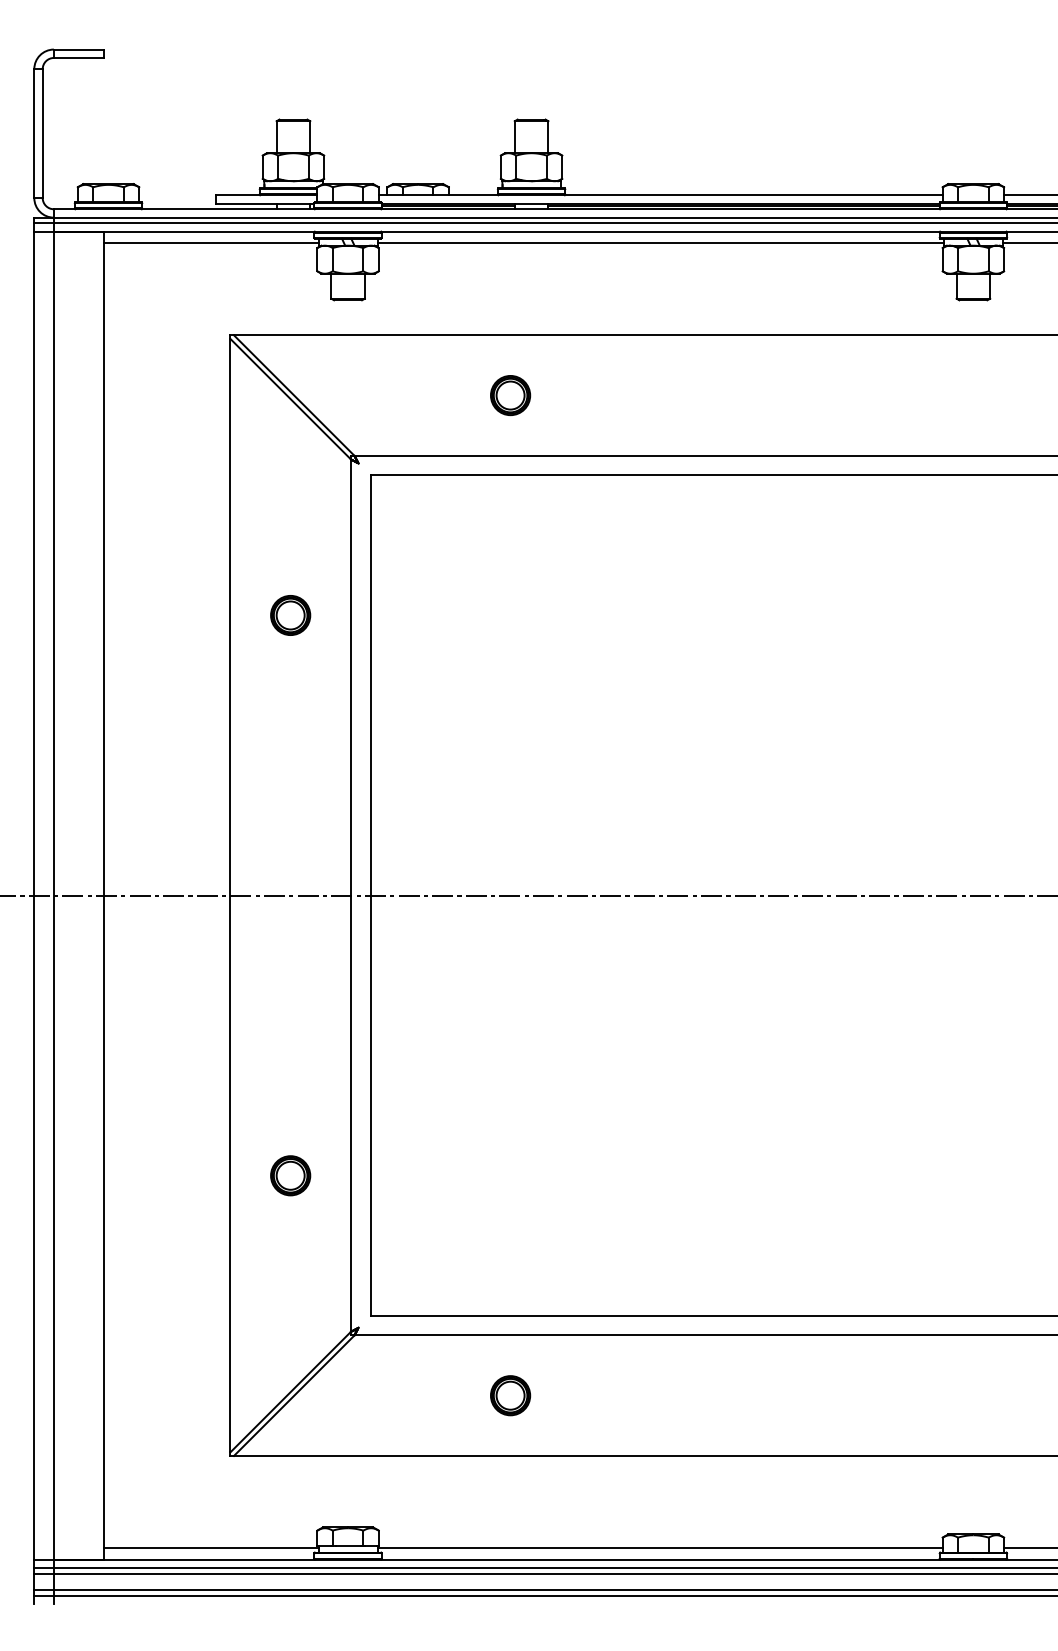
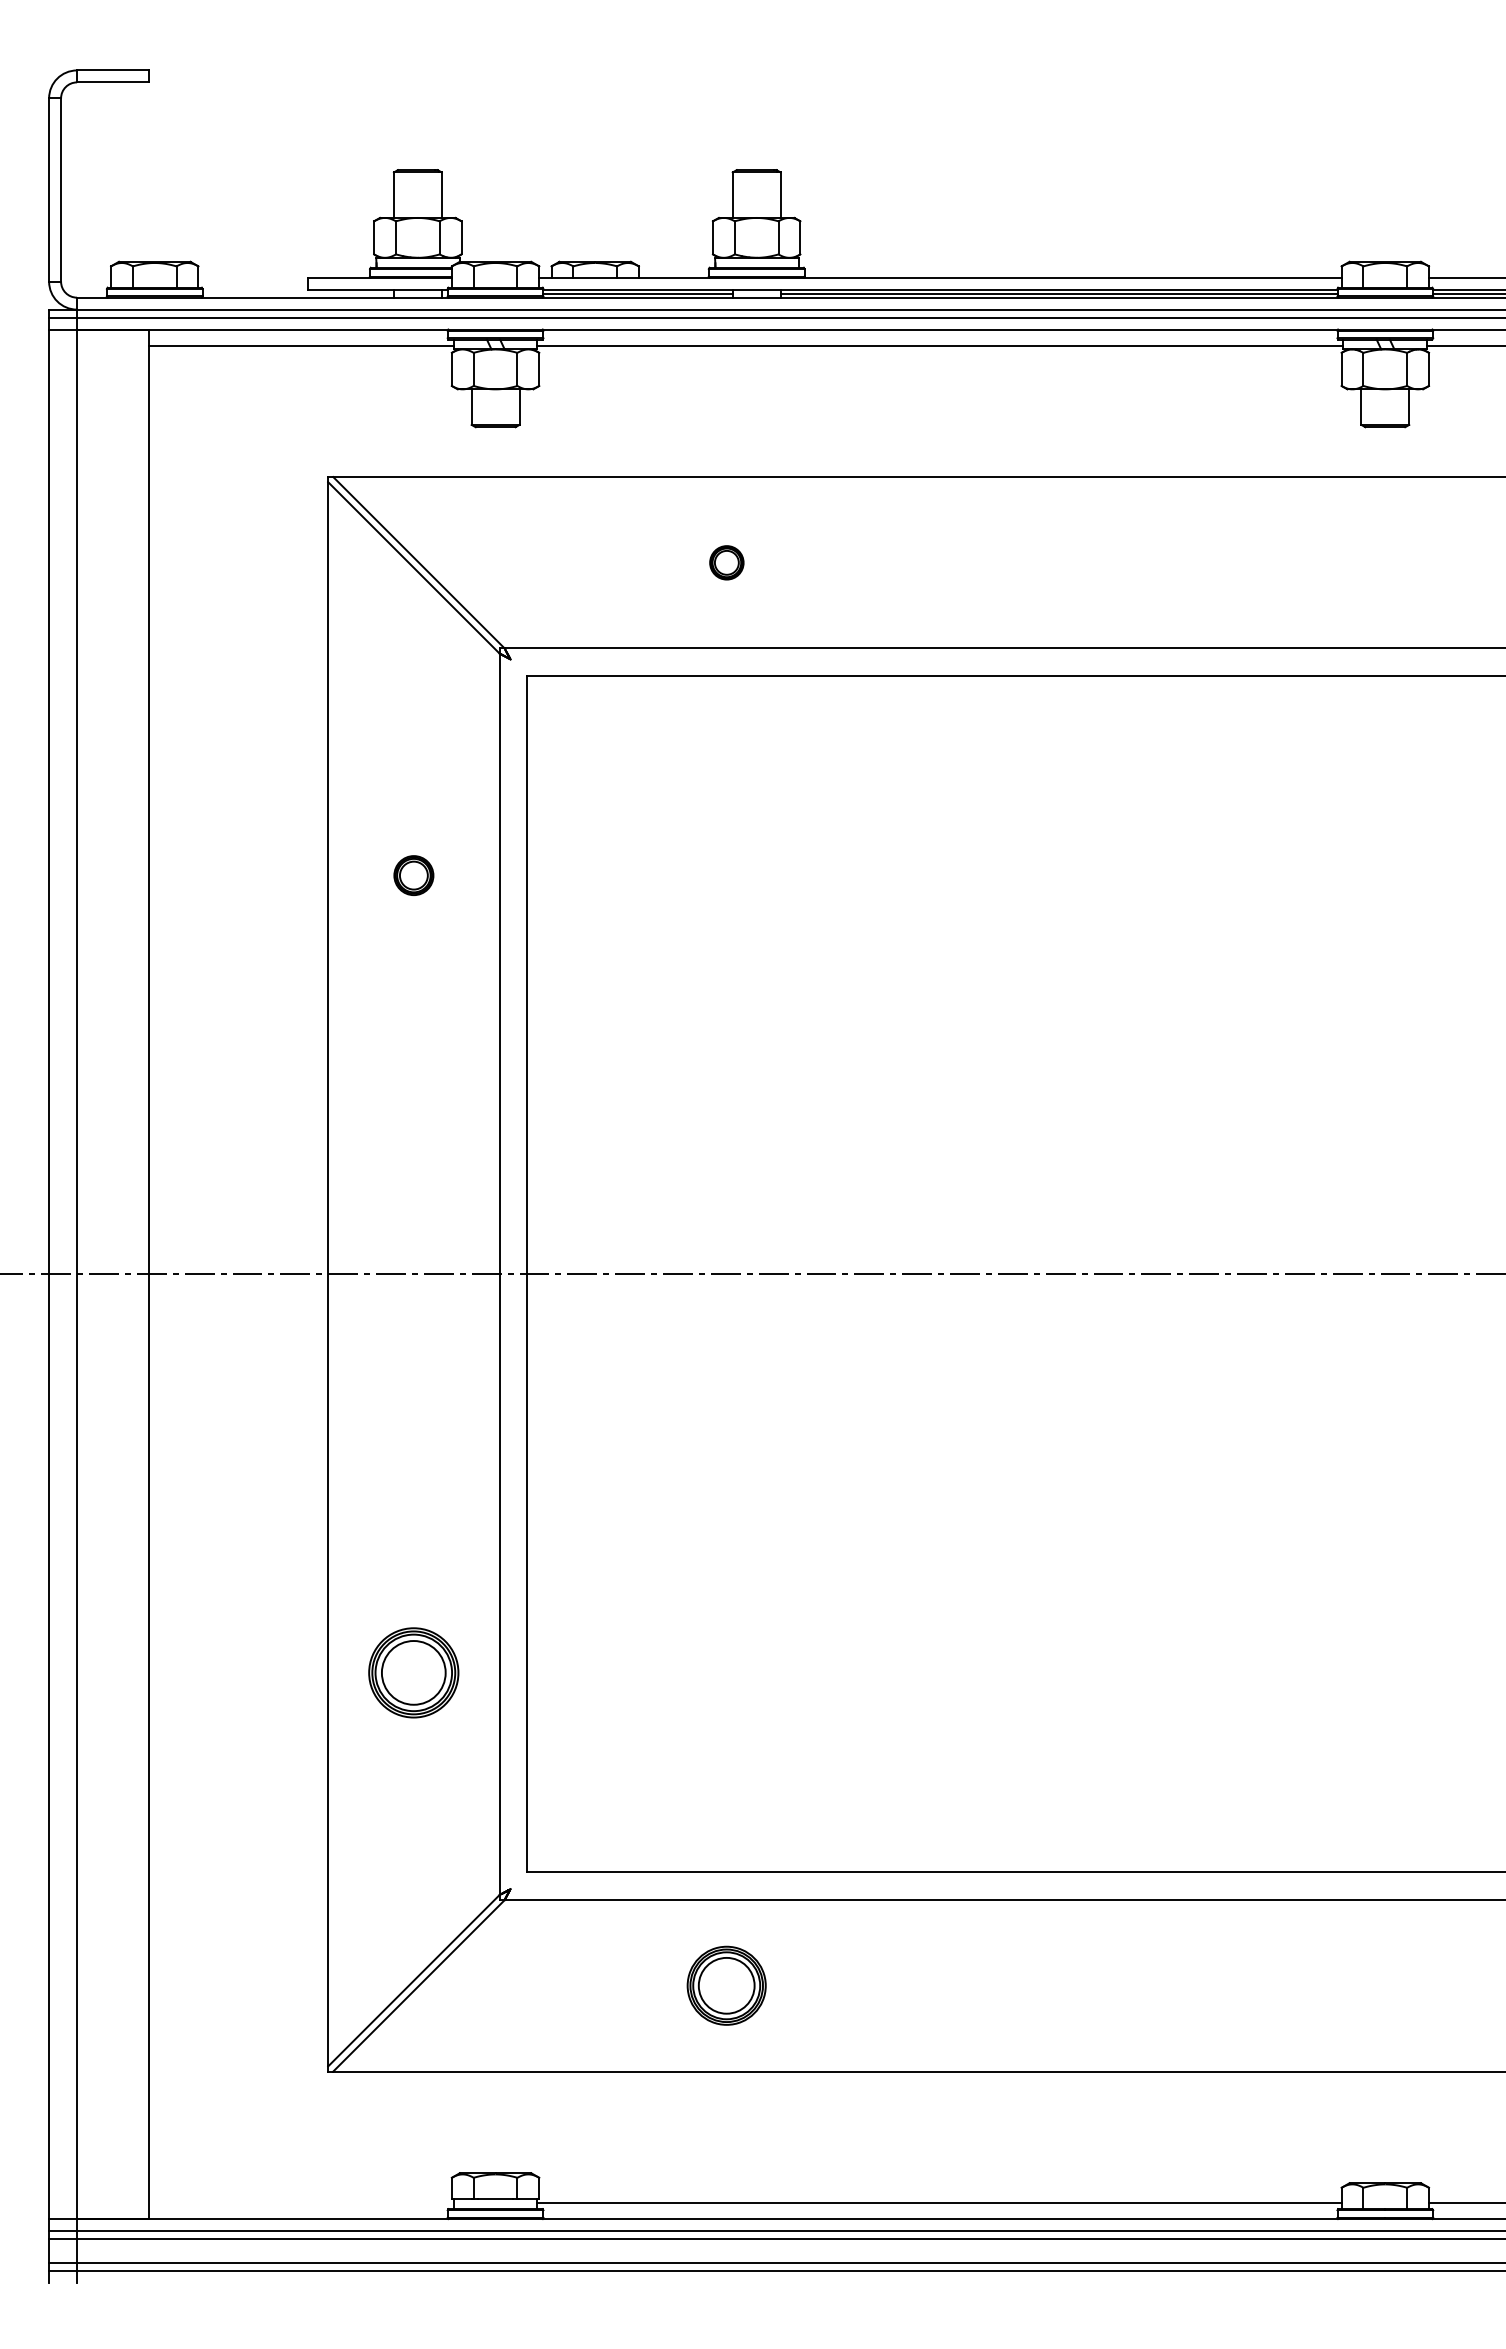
part: (510, 395) -> (726, 562), size x0.6
part: (290, 615) -> (413, 875), size x0.7
part: (290, 1175) -> (413, 1672), size x1.6
part: (510, 1395) -> (726, 1985), size x1.4
line: (210, 1548) -> (300, 2203), removed

